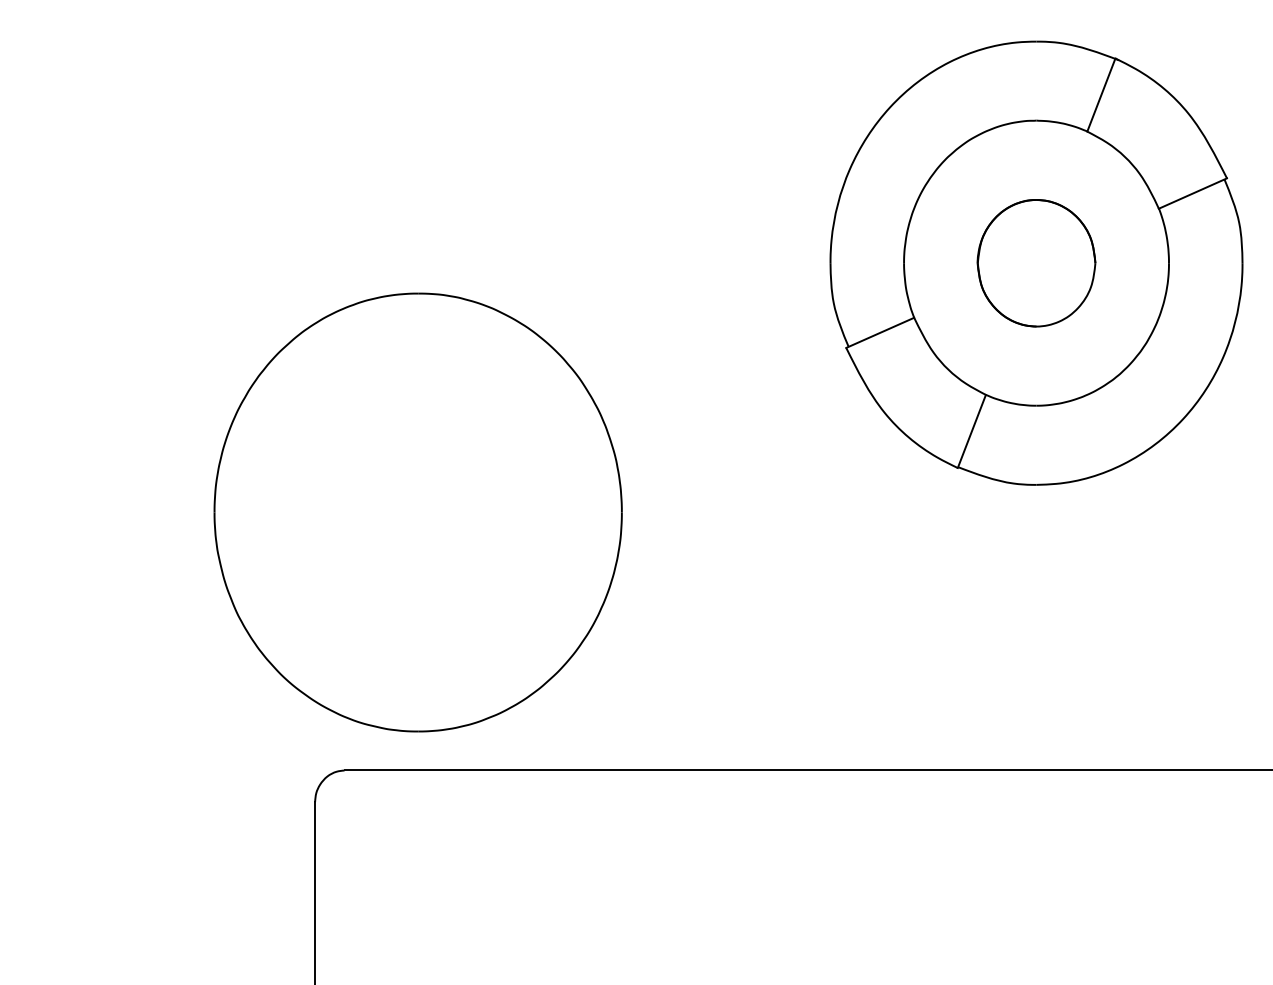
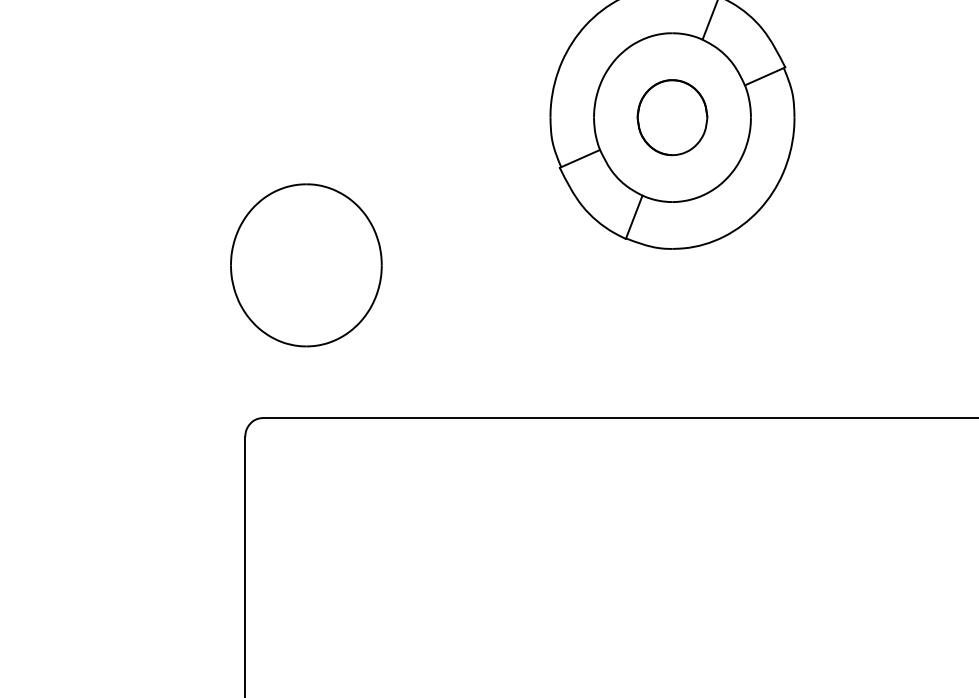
part: (418, 512) -> (306, 265), size x0.62

